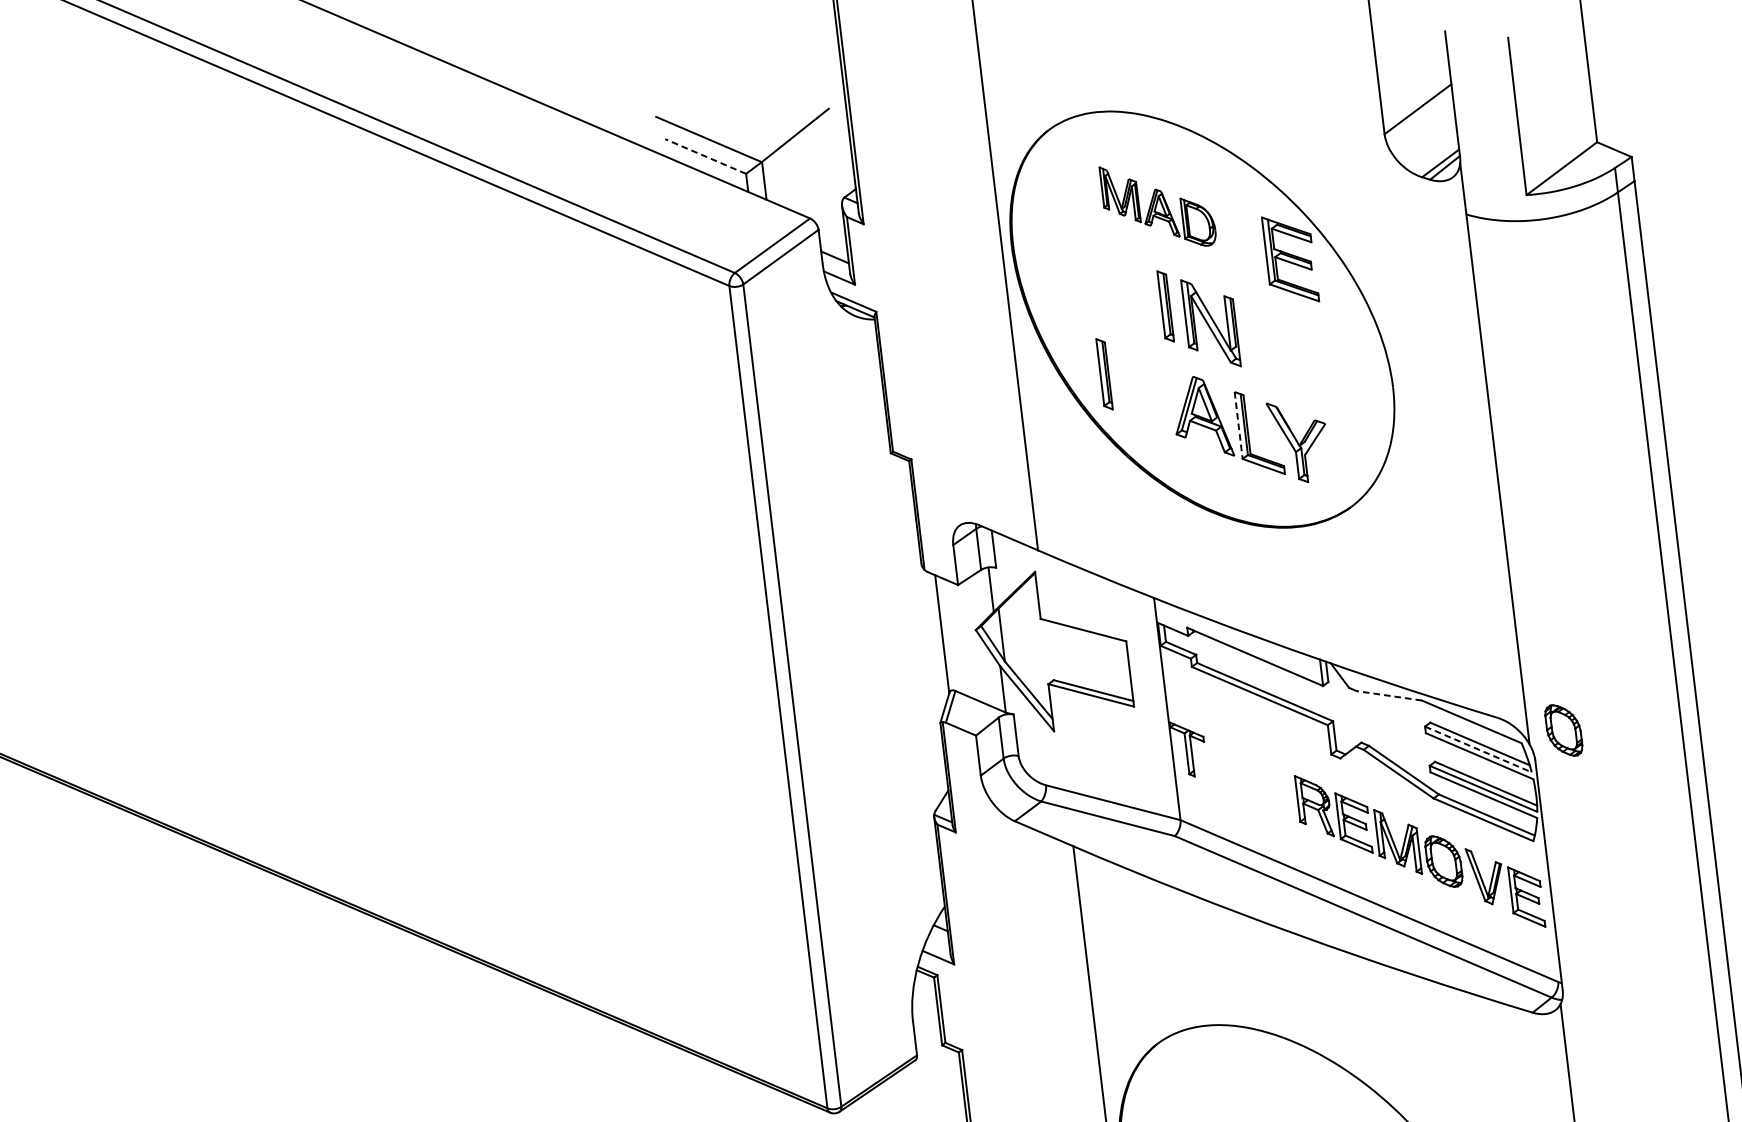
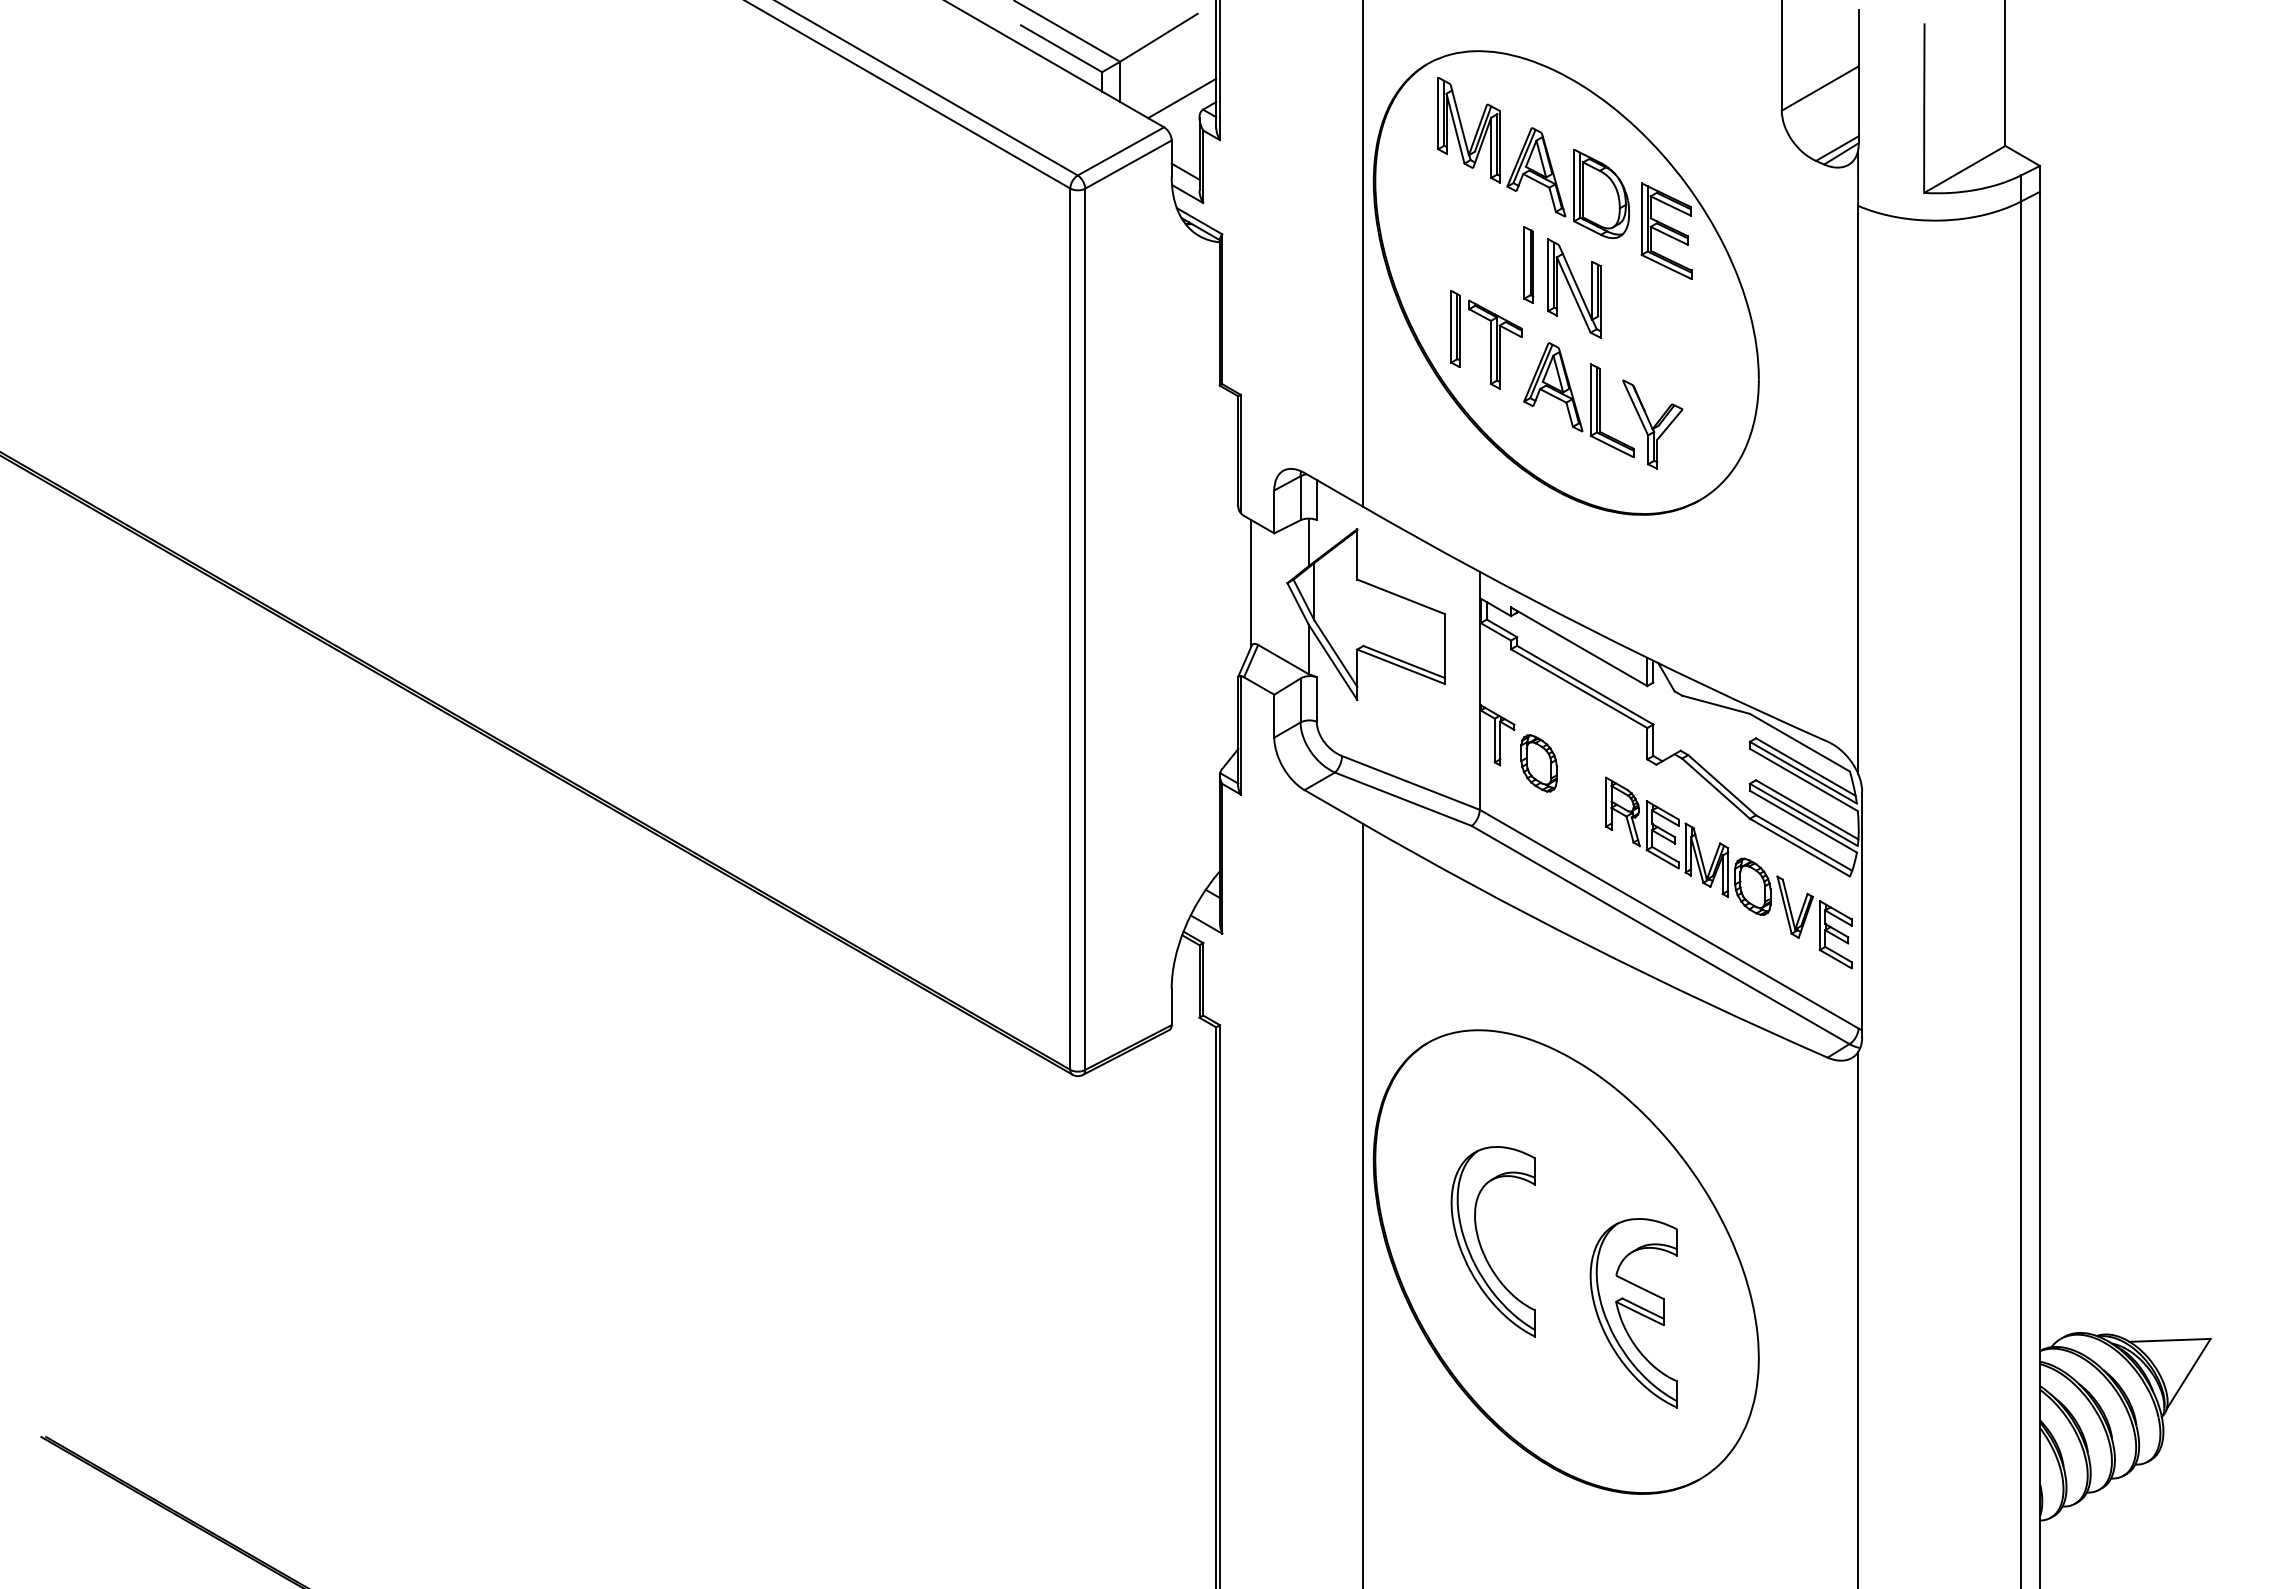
line: (705, 156) -> (1061, 48), dashed -> solid
line: (824, 189) -> (1182, 98), added
part: (1158, 206) -> (1533, 158), size x1.67
part: (1143, 384) -> (1495, 344), added
line: (1238, 425) -> (1590, 400), dashed -> solid
line: (1388, 695) -> (1715, 704), dashed -> solid
part: (1563, 730) -> (1538, 763), moved
line: (1478, 749) -> (1803, 772), dashed -> solid

